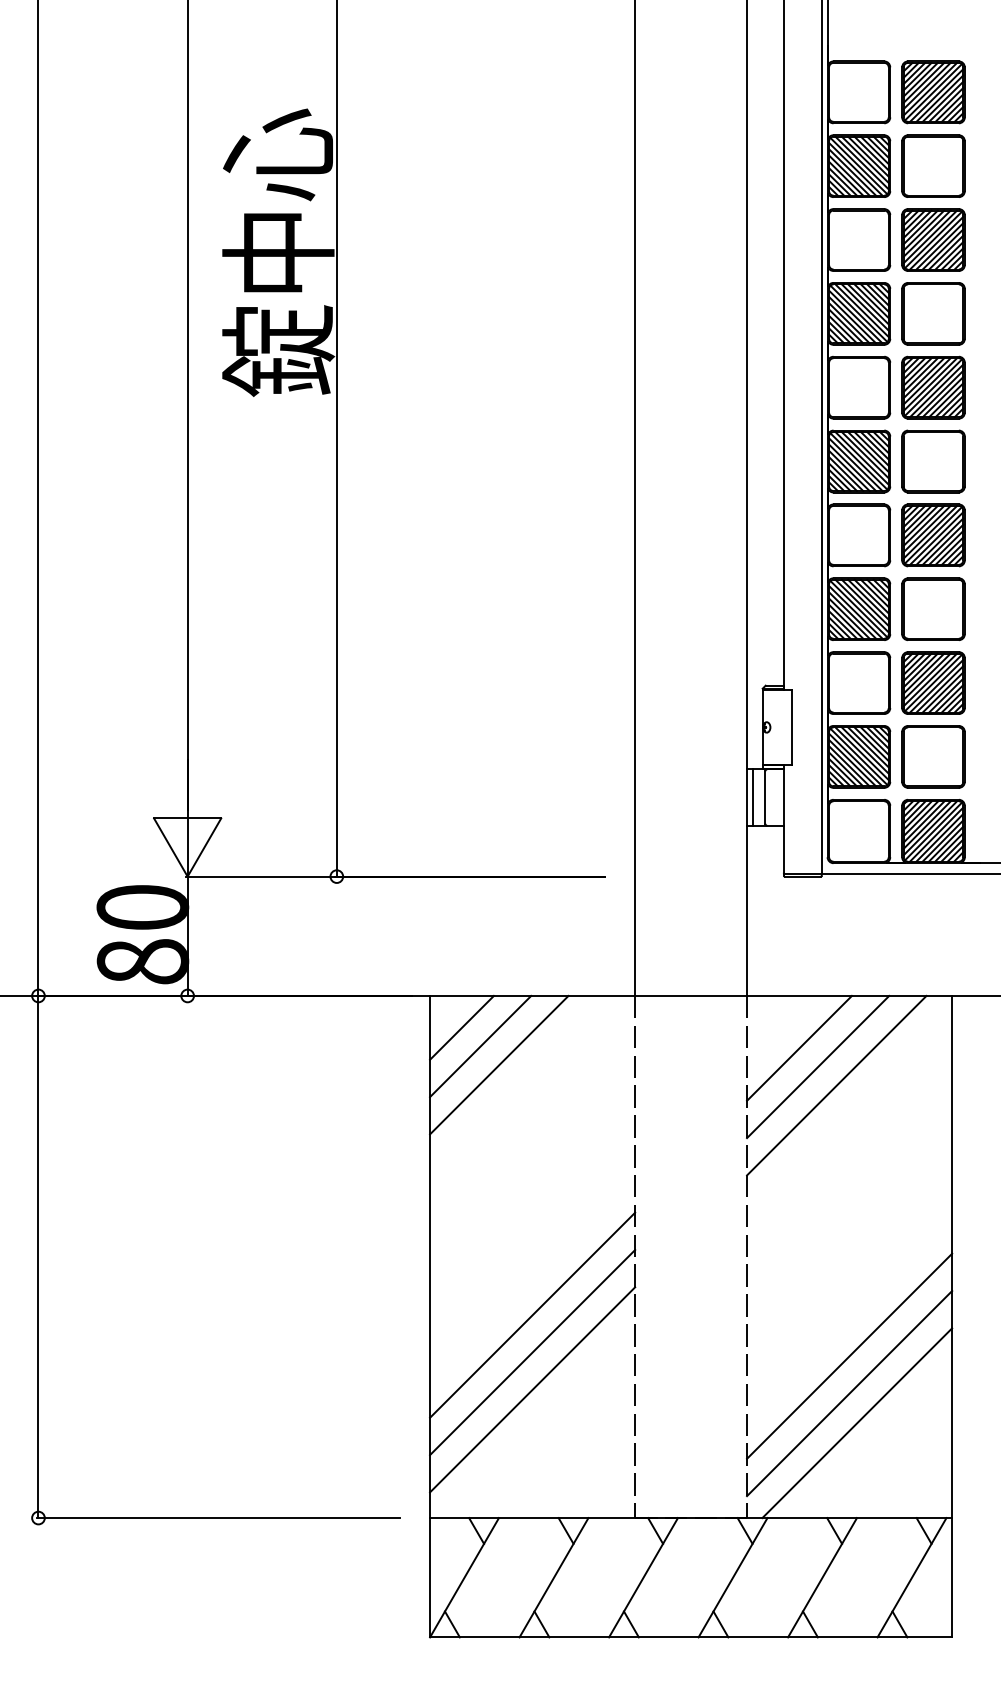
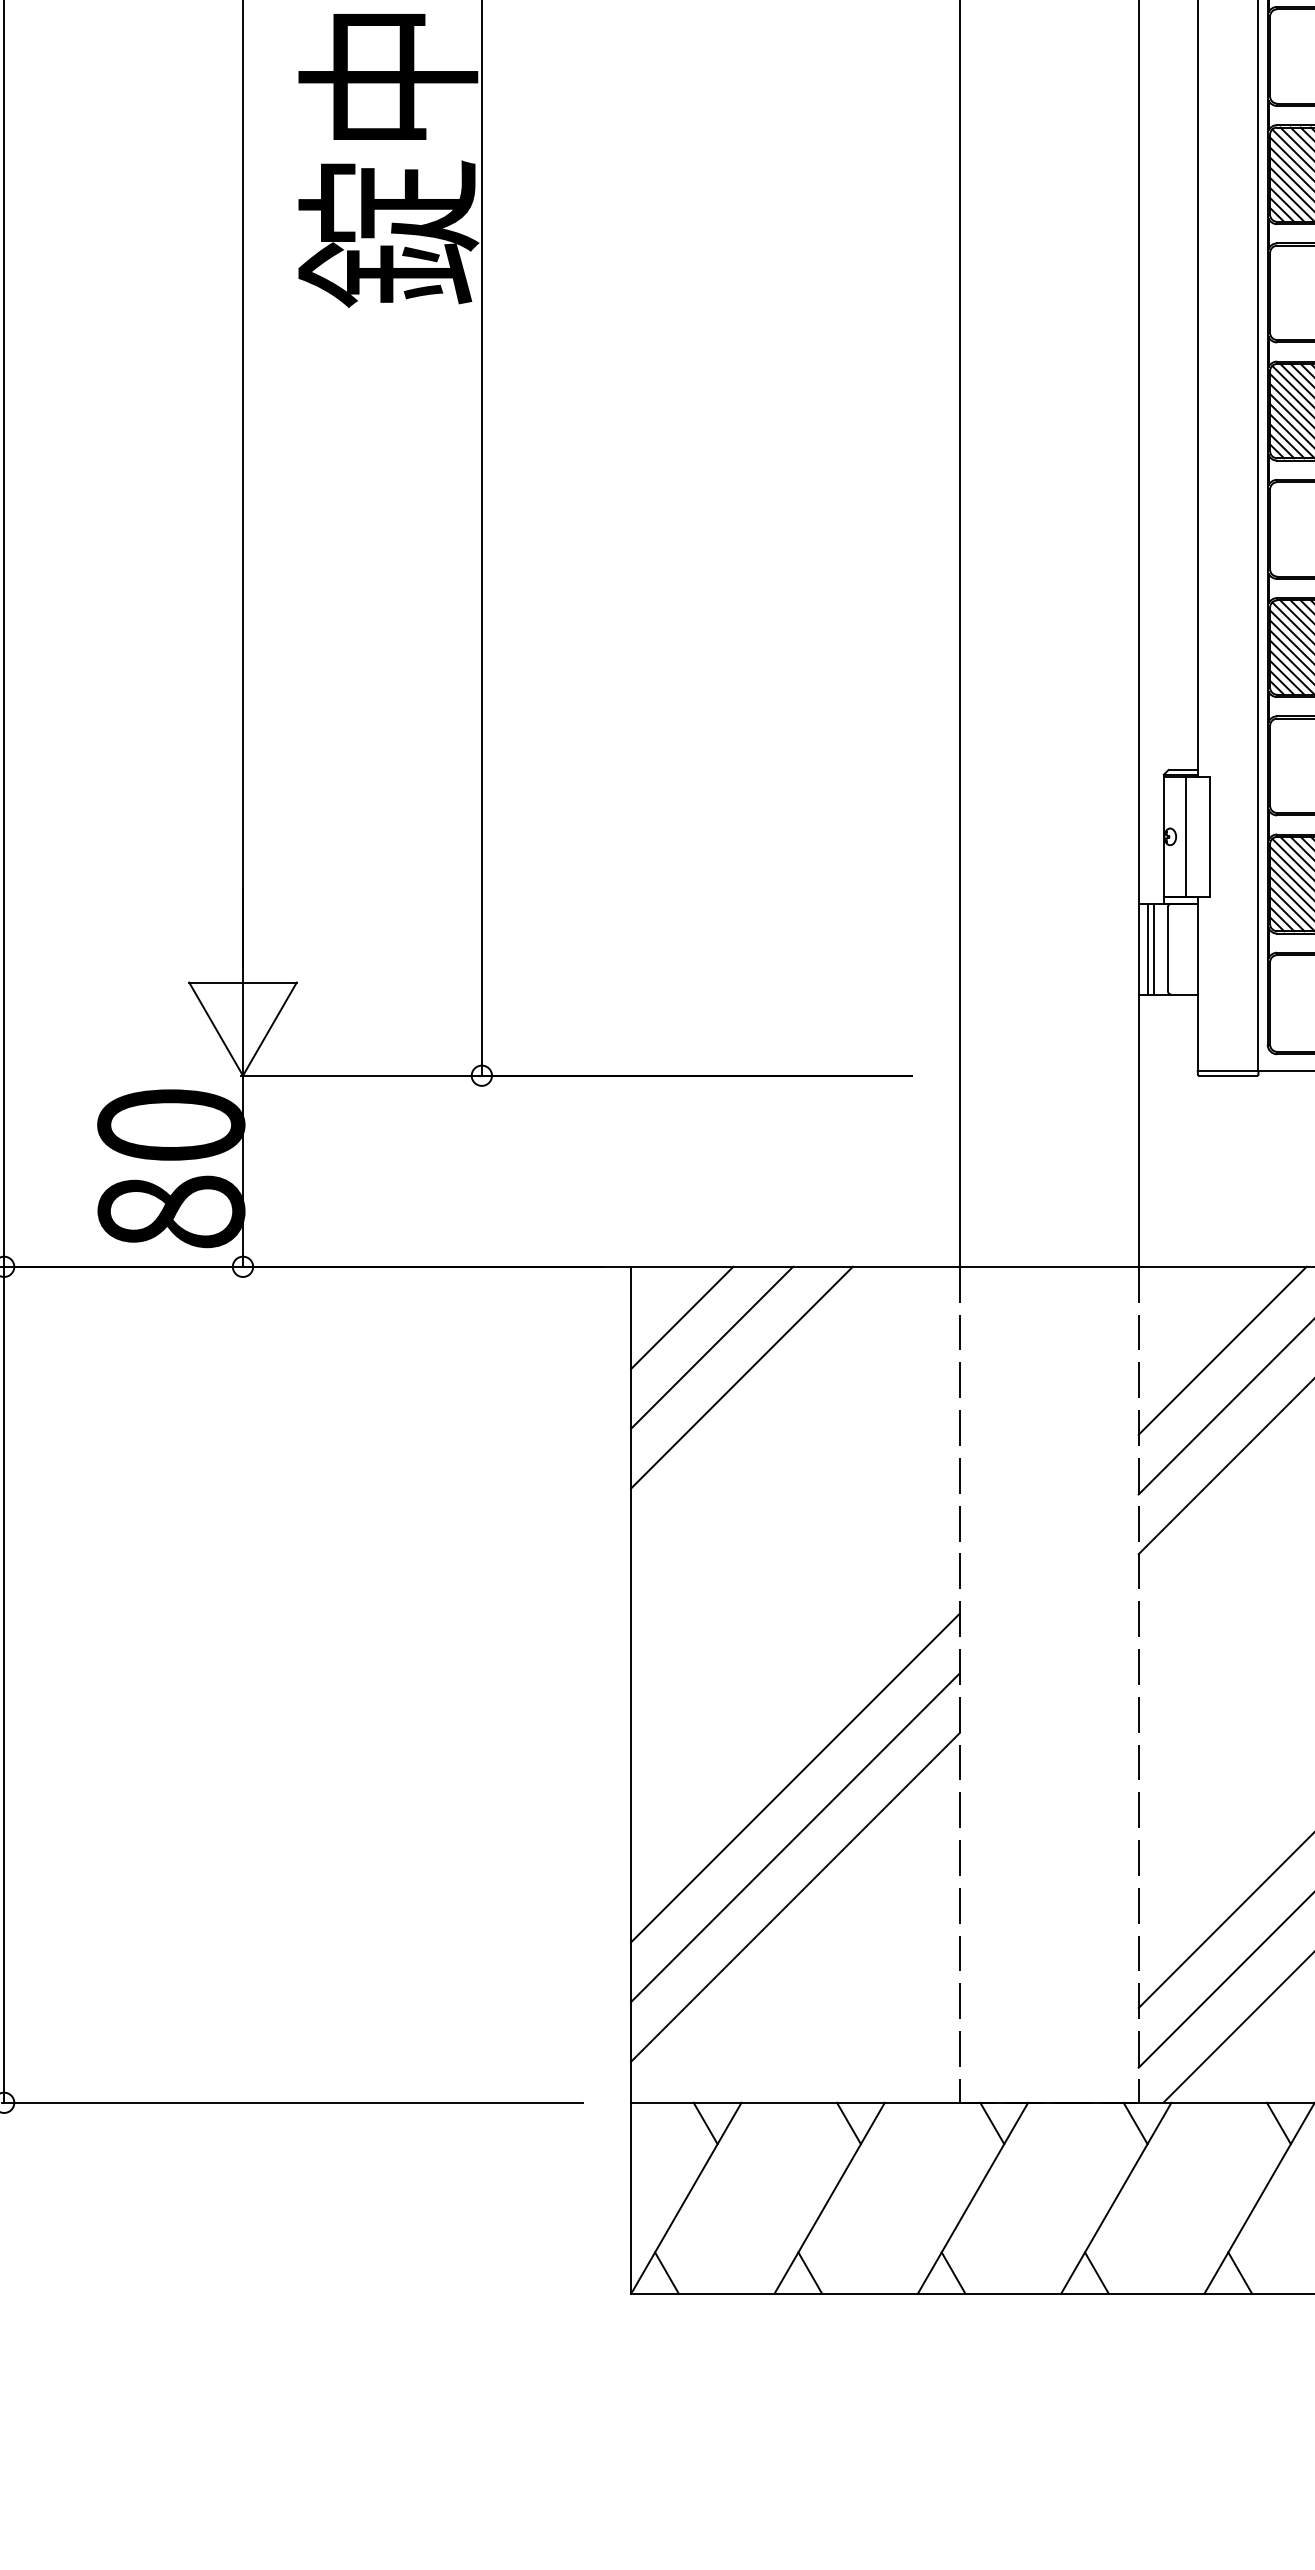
line: (776, 727) -> (1185, 836), added
line: (756, 797) -> (1153, 949), added

